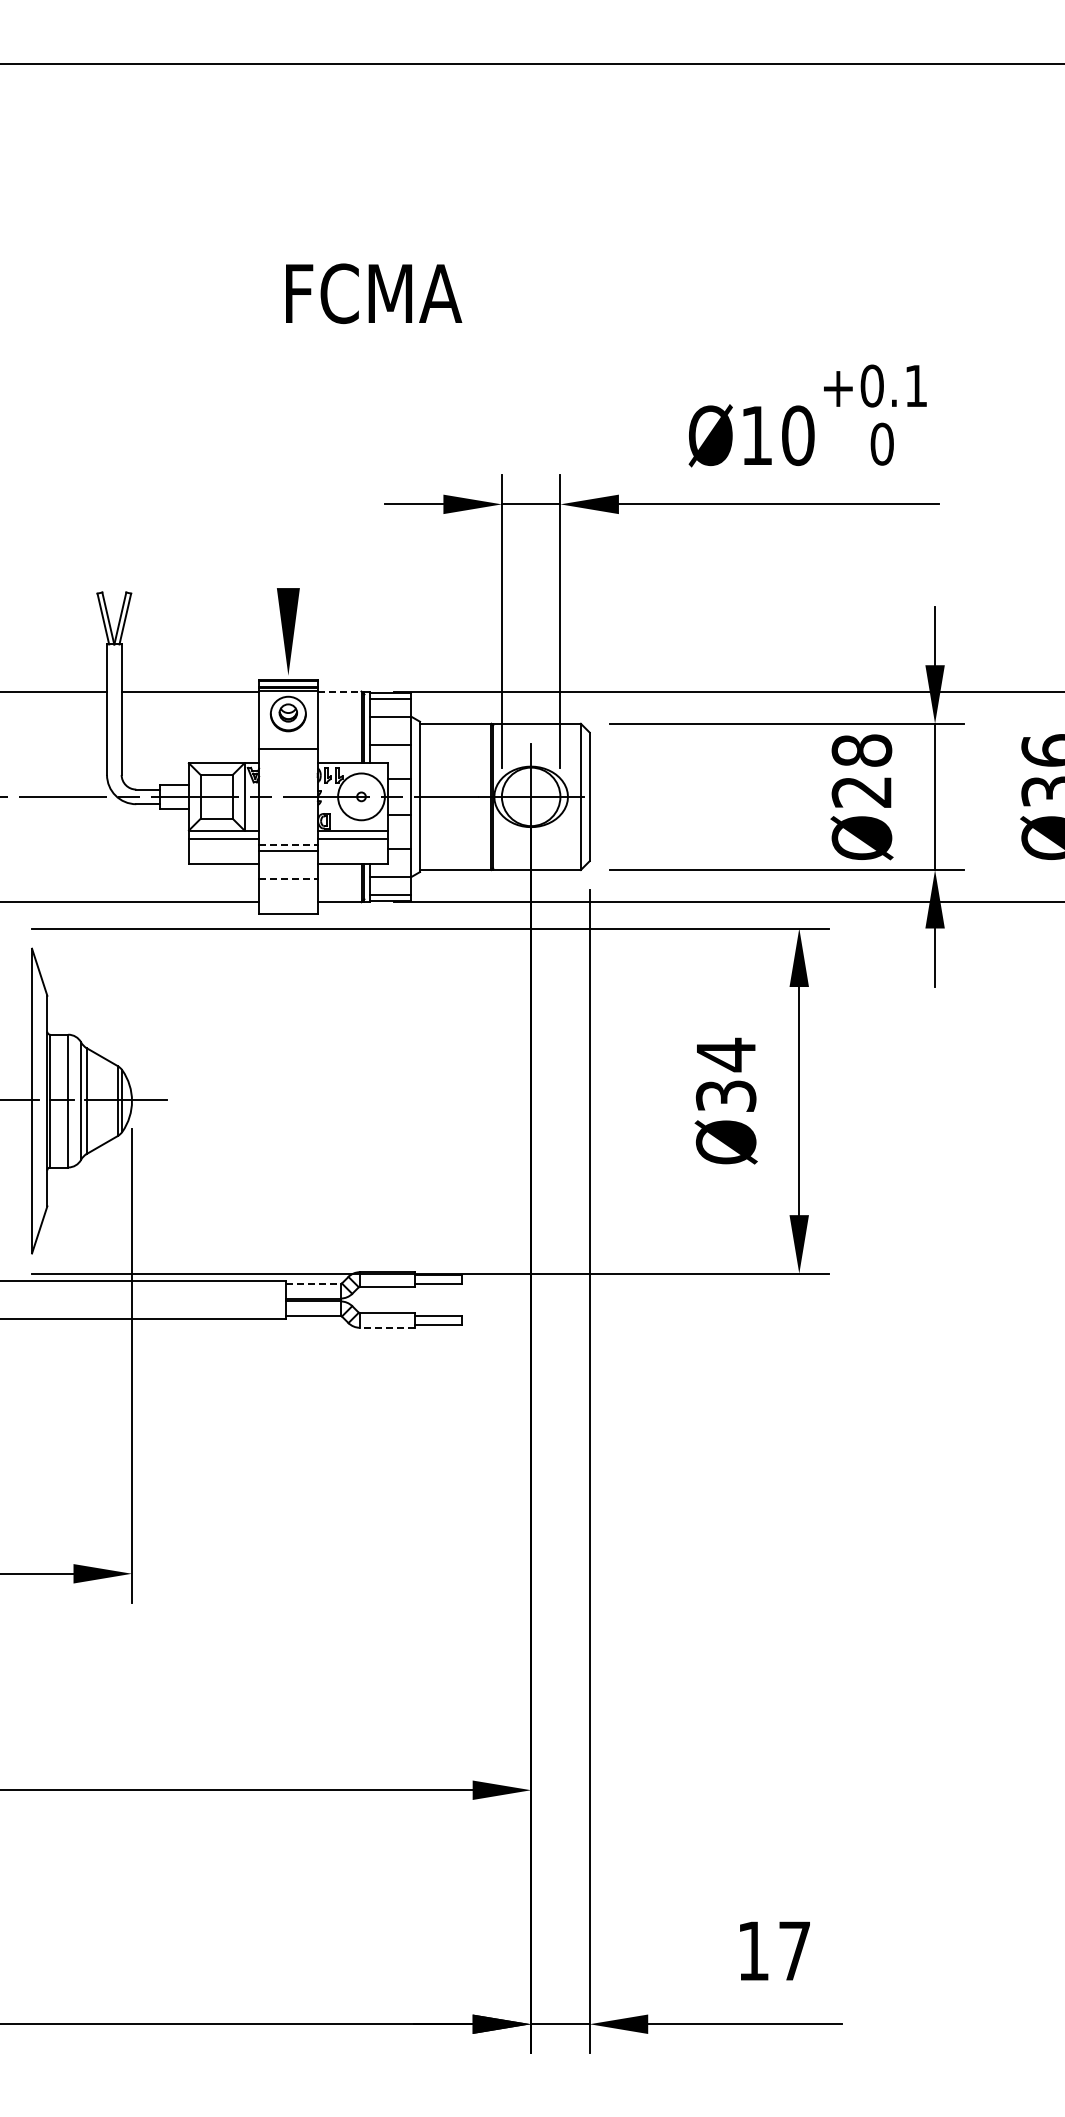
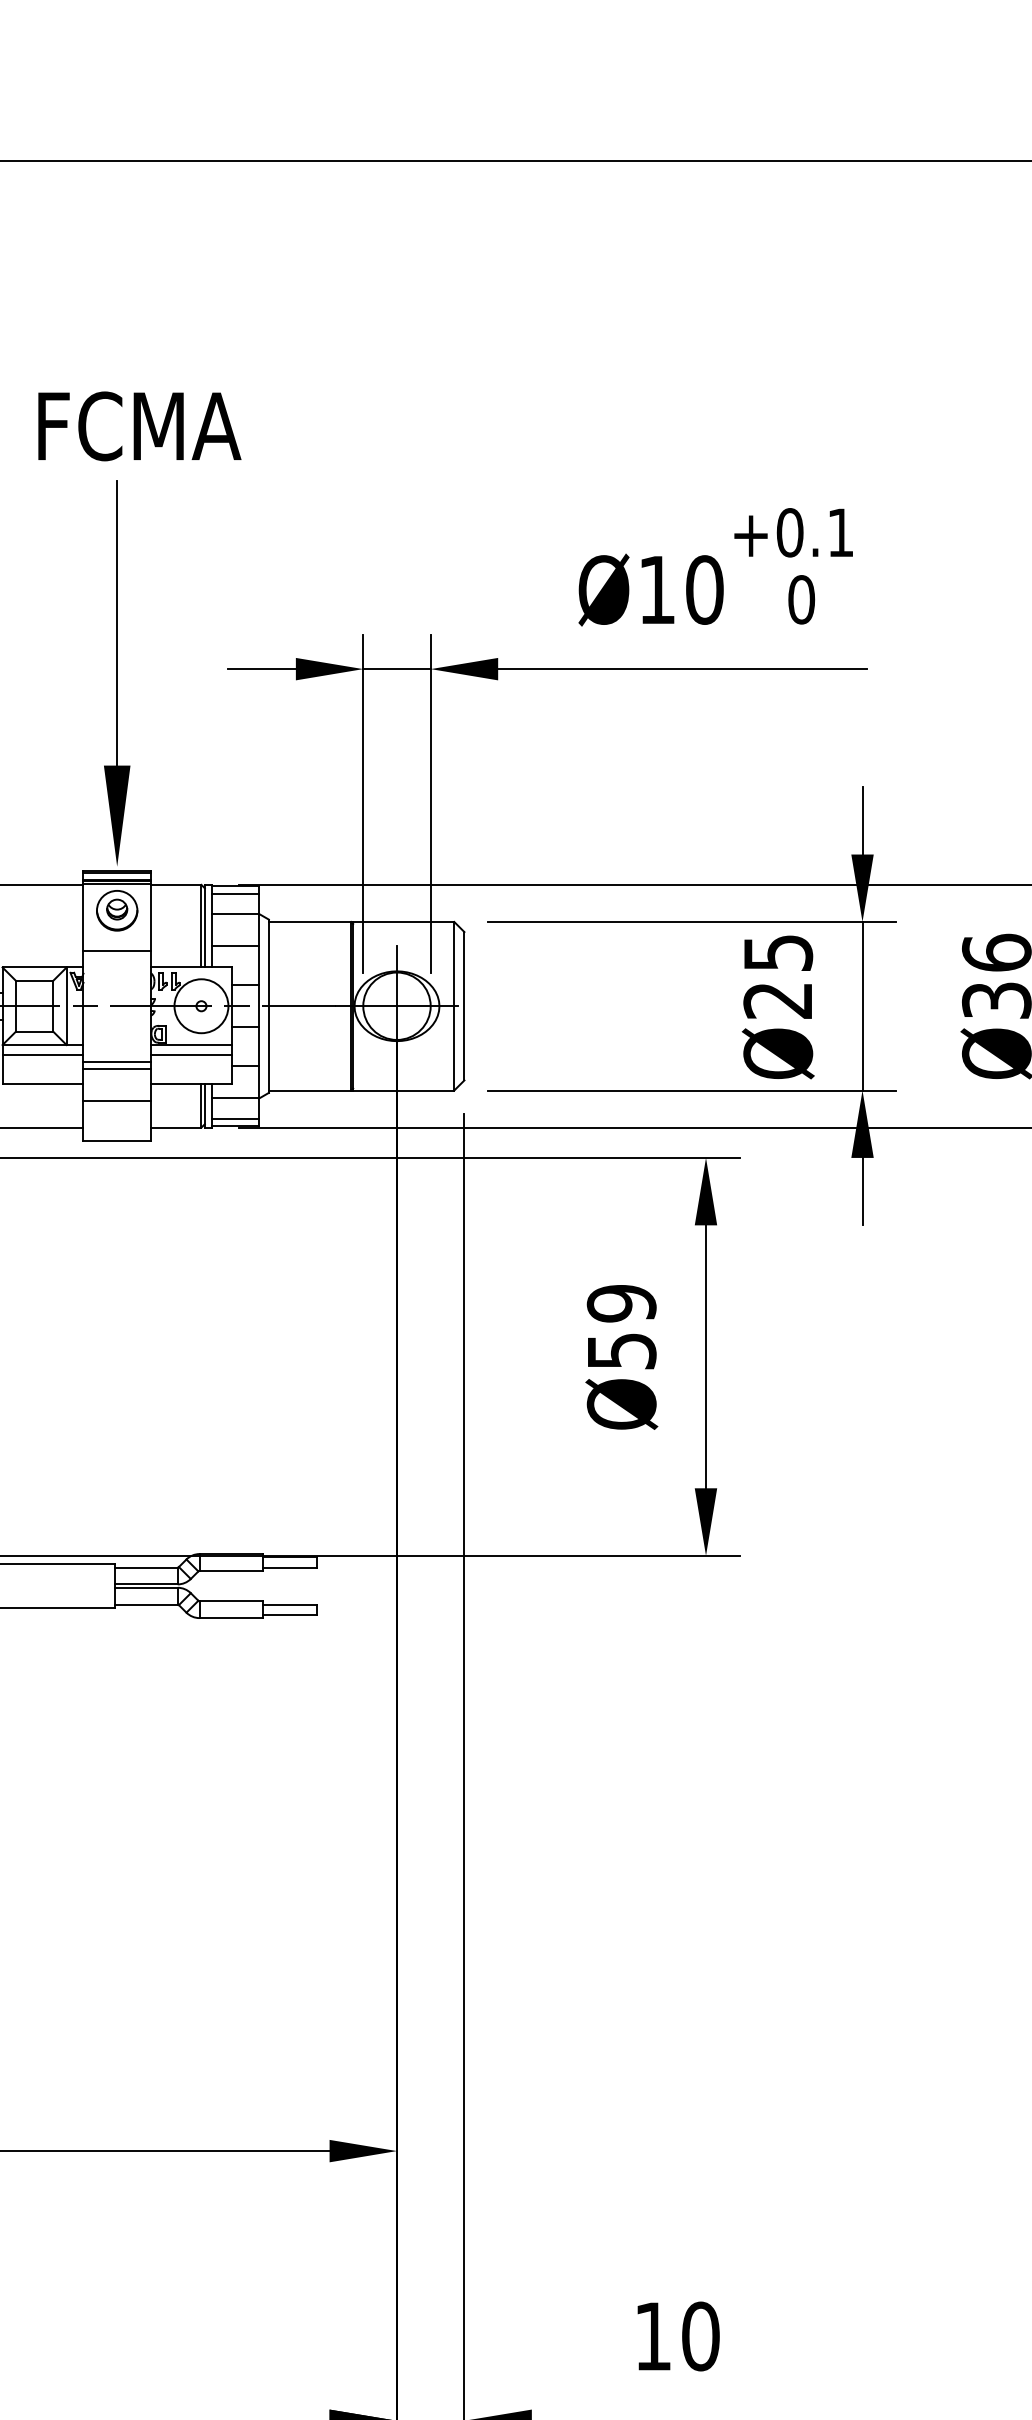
text: (374, 293) -> (140, 426), moved
line: (288, 464) -> (117, 623), added
line: (339, 691) -> (176, 884), dashed -> solid
text: (861, 750) -> (777, 952), Ø28 -> Ø25
line: (288, 845) -> (117, 1062), dashed -> solid
line: (288, 878) -> (117, 1100), dashed -> solid
text: (725, 1074) -> (620, 1326), Ø34 -> Ø59
line: (313, 1283) -> (146, 1567), dashed -> solid
line: (386, 1327) -> (230, 1617), dashed -> solid
text: (794, 1950) -> (700, 2335), 17 -> 10

